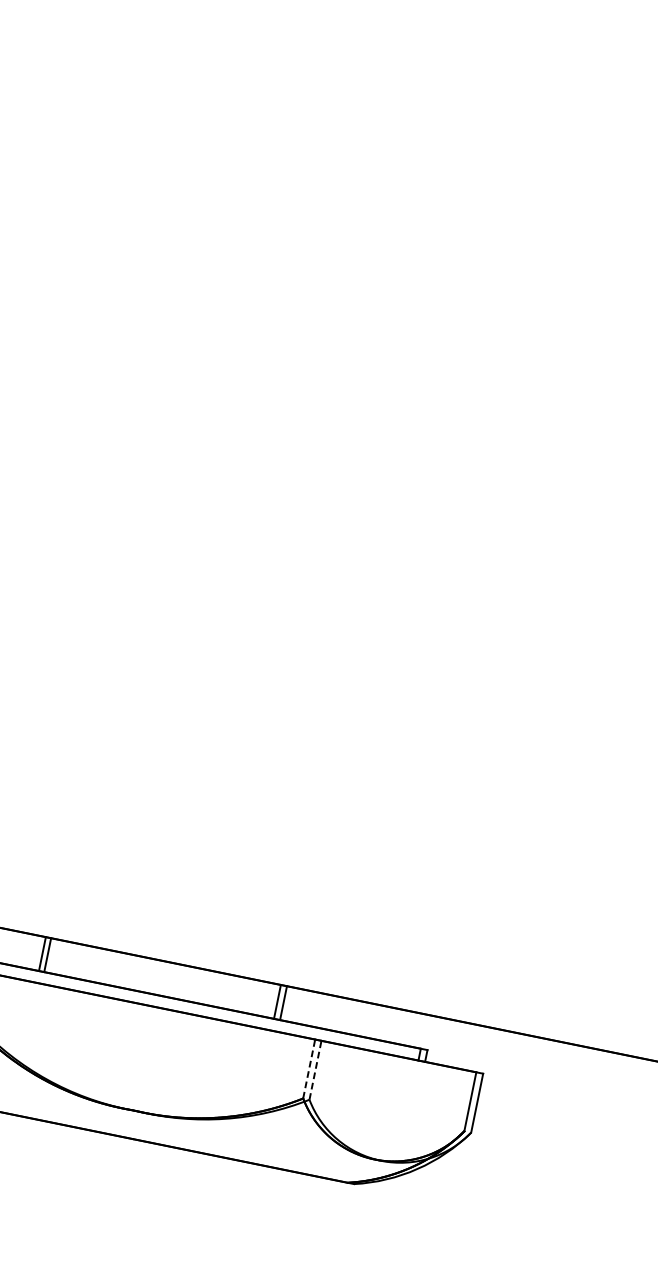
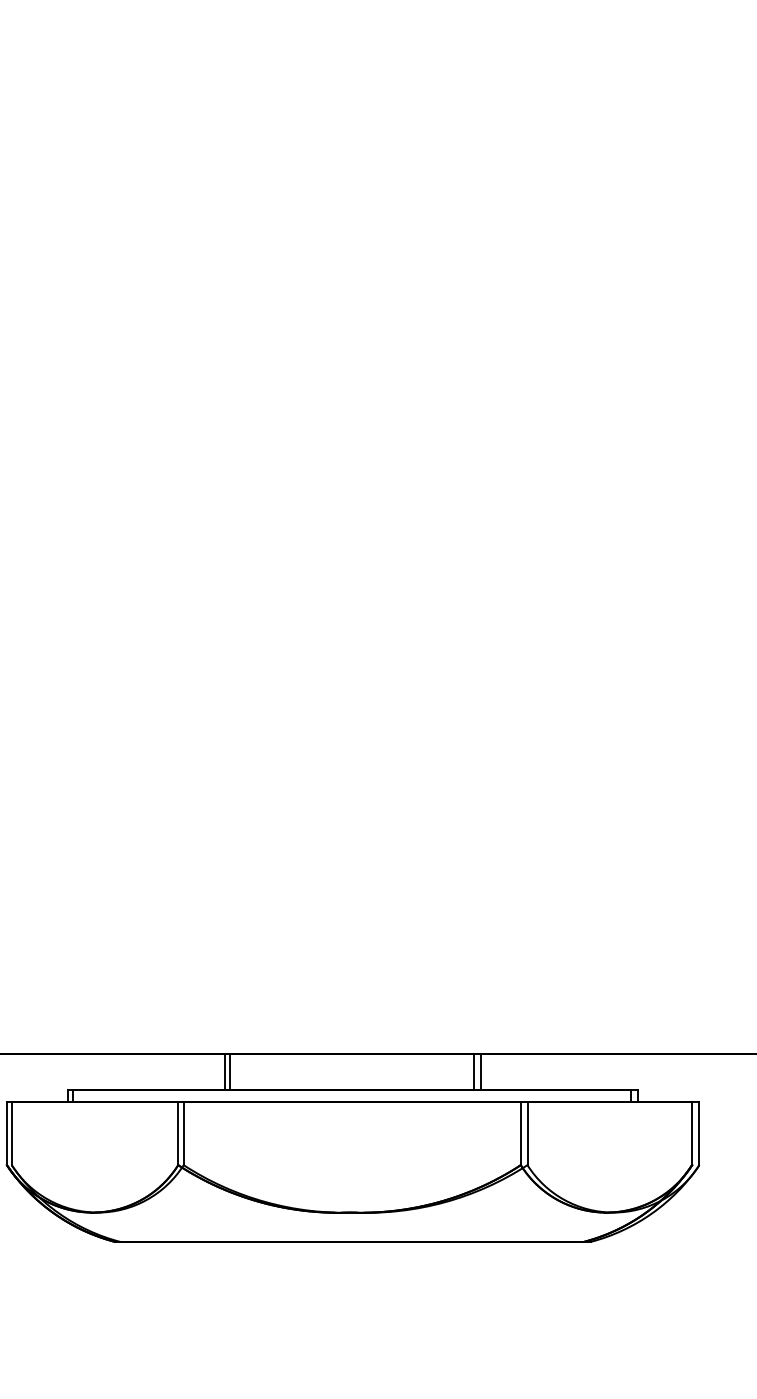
line: (308, 1068) -> (520, 1133), dashed -> solid
line: (315, 1069) -> (527, 1133), dashed -> solid

